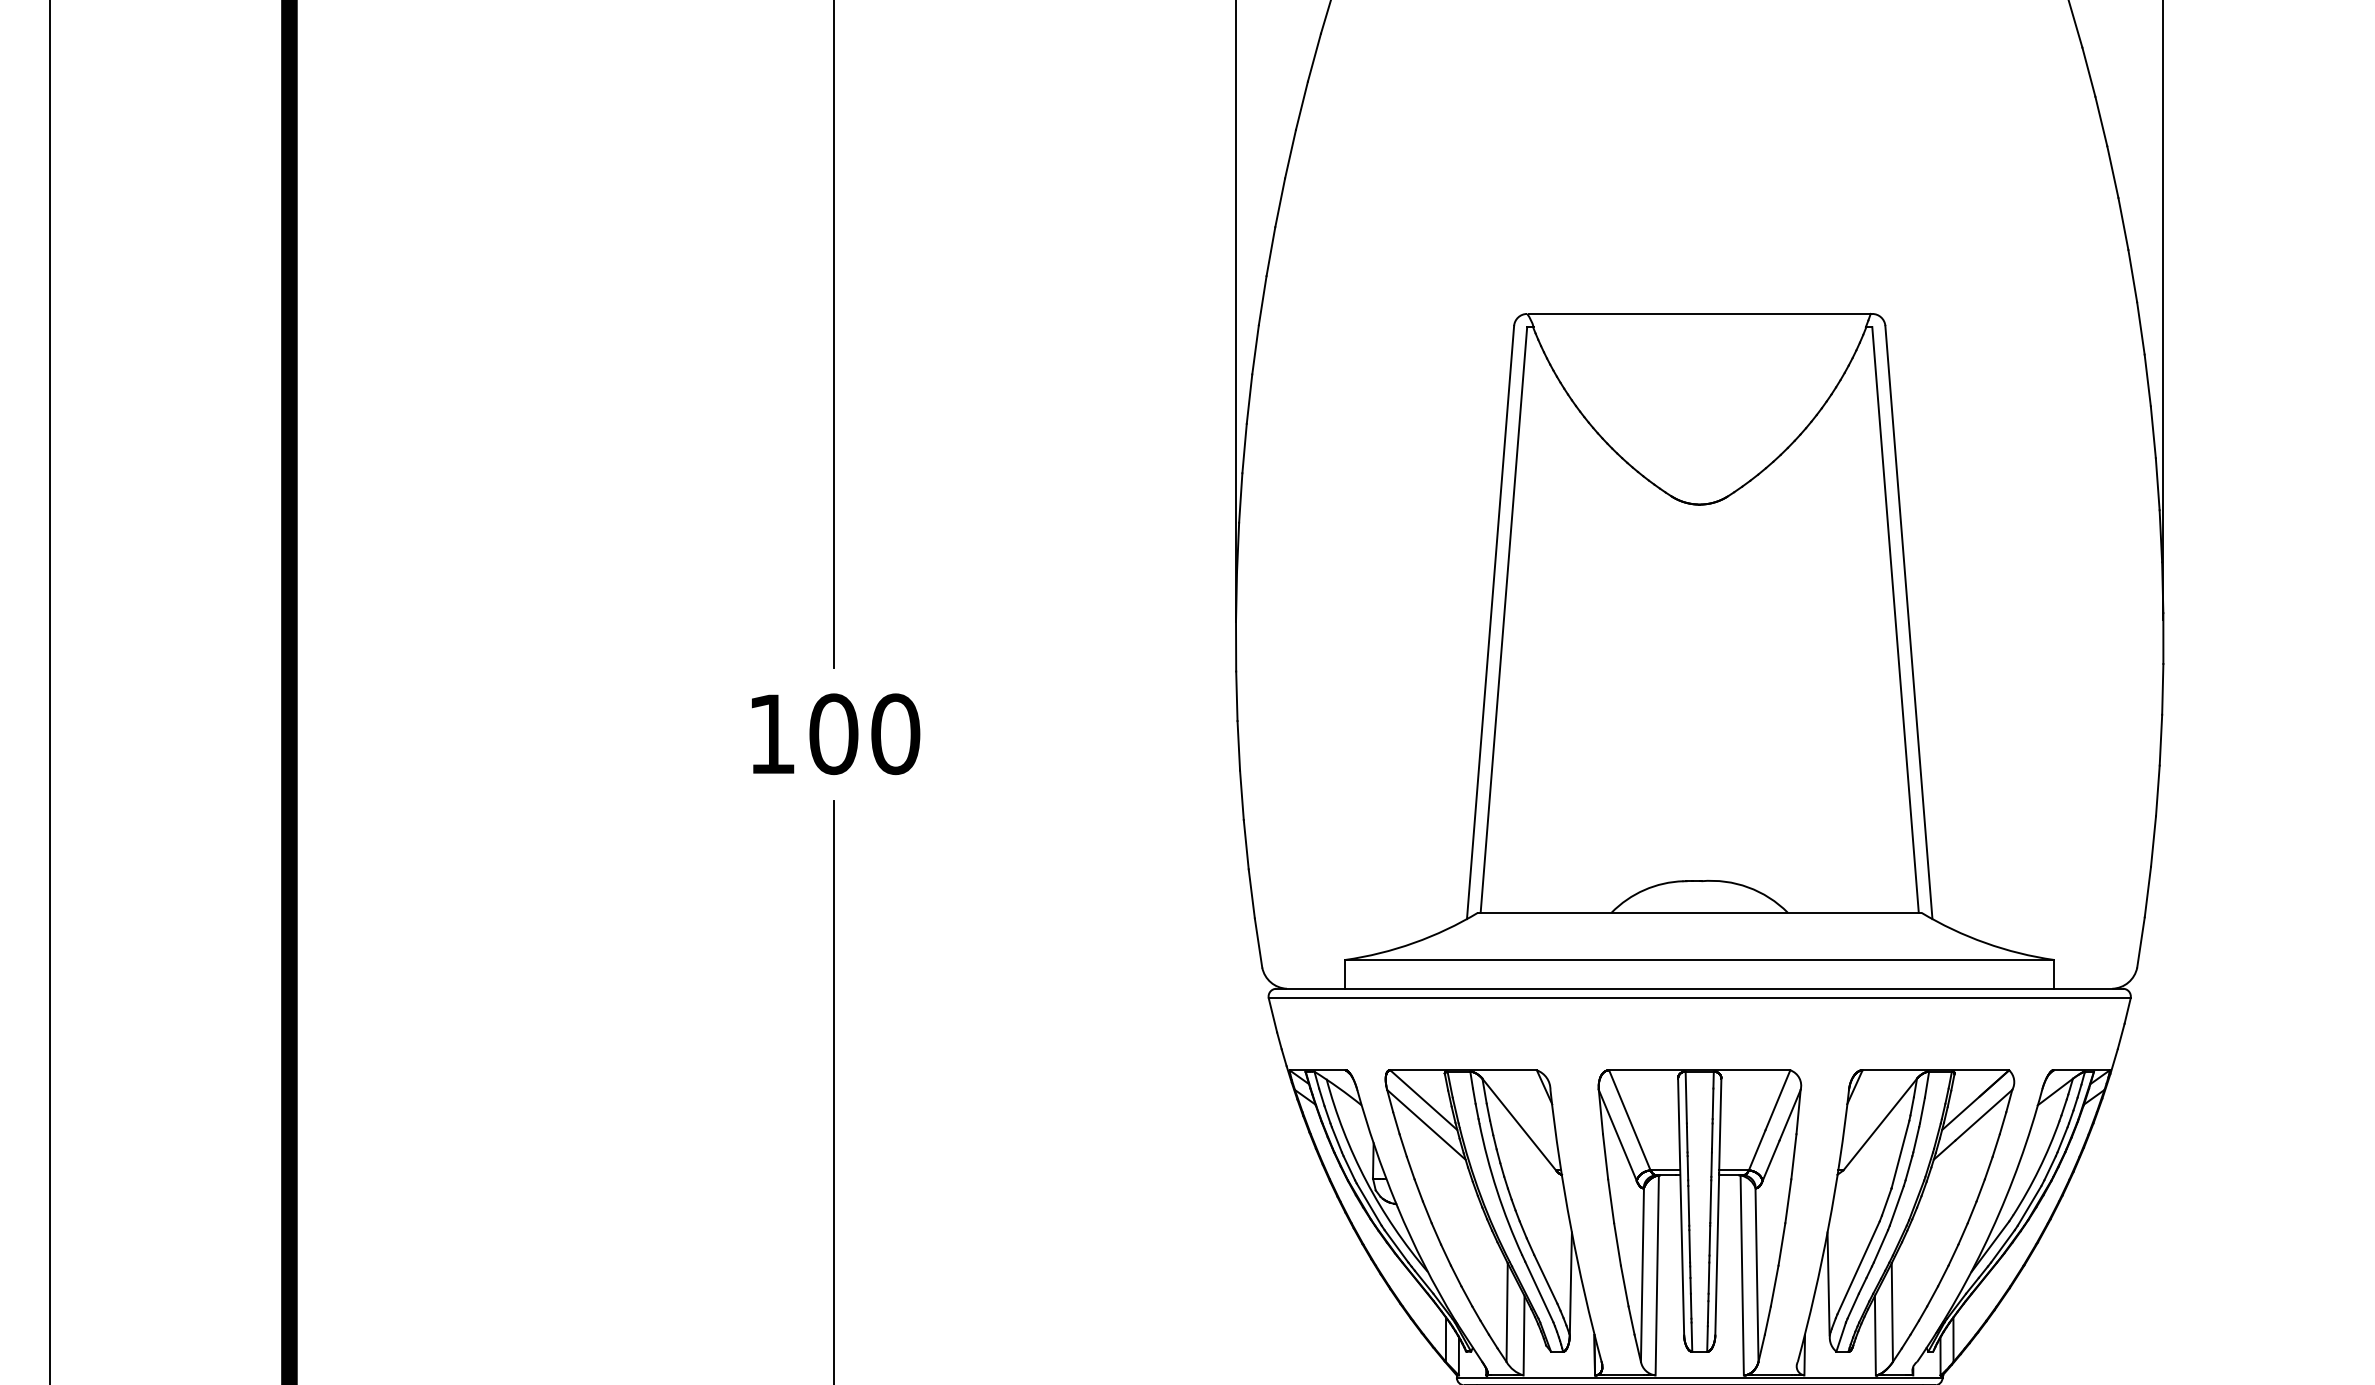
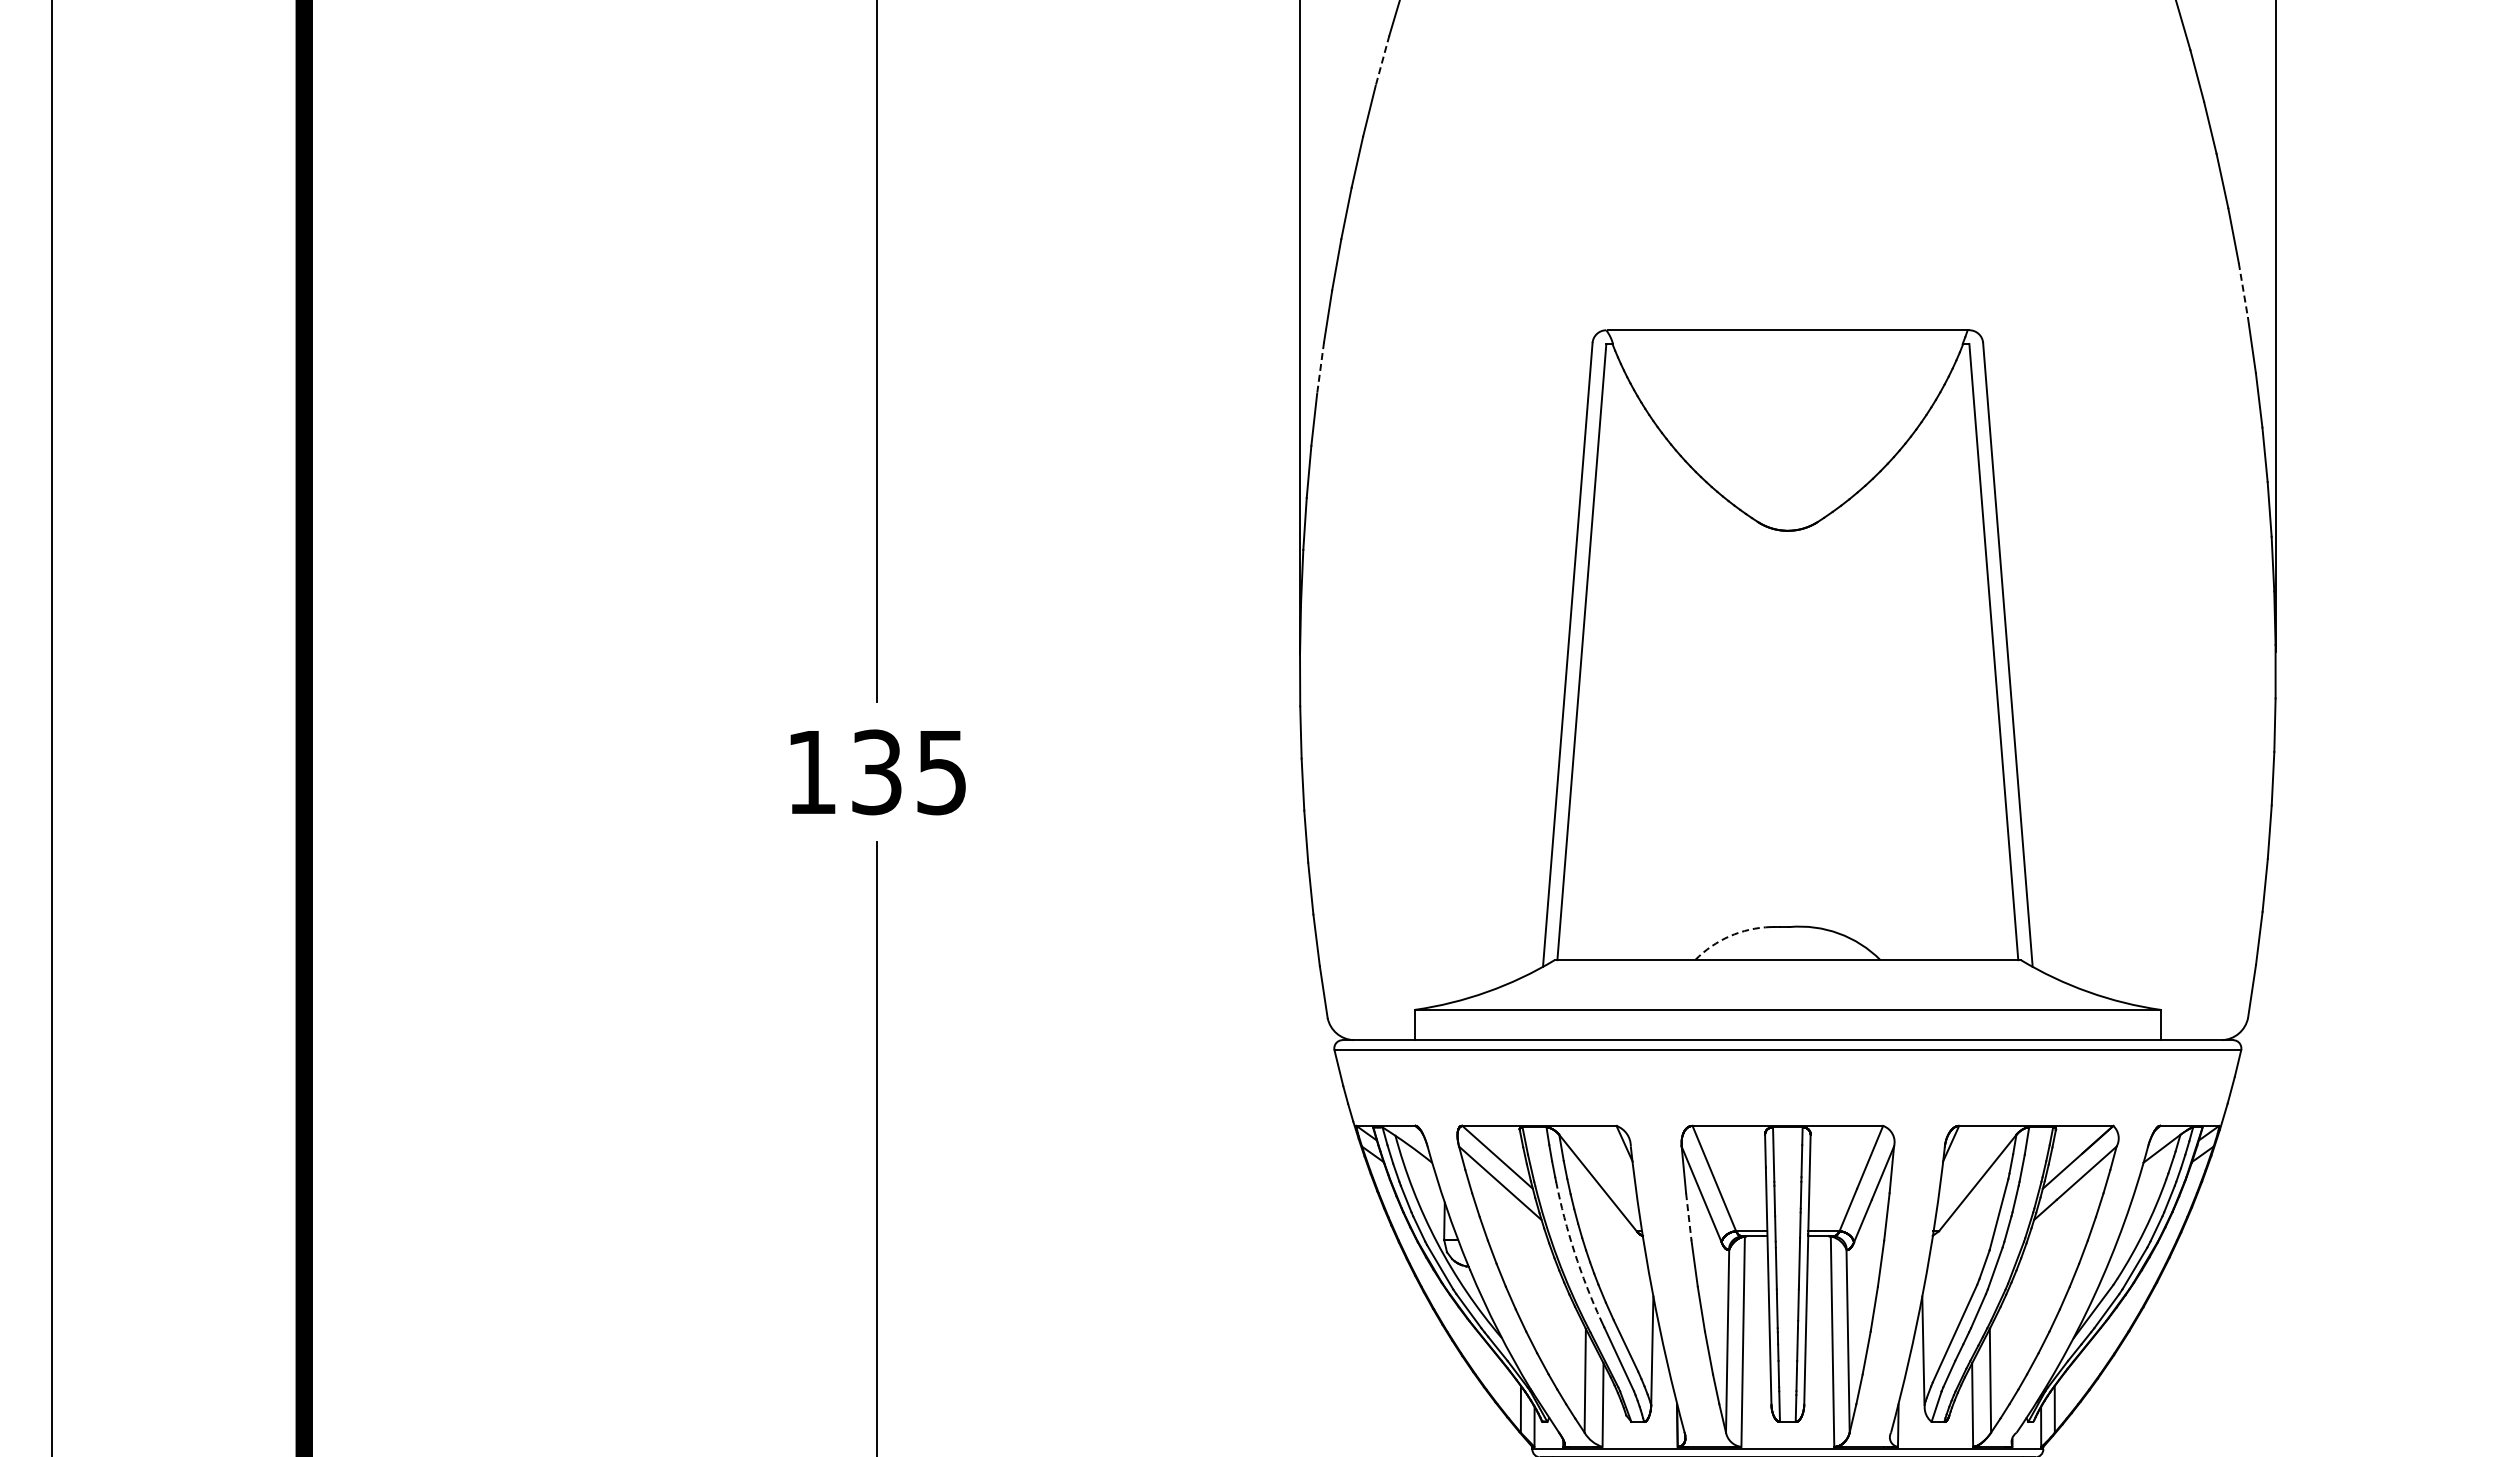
line: (1314, 58) -> (1382, 61), solid -> dashed
line: (2132, 276) -> (2243, 290), solid -> dashed
line: (1255, 350) -> (1320, 368), solid -> dashed
text: (864, 734) -> (909, 772), 100 -> 135
arc: (1644, 890) -> (1729, 936), solid -> dashed
line: (1605, 1156) -> (1688, 1216), solid -> dashed
arc: (1496, 1190) -> (1574, 1252), solid -> dashed

